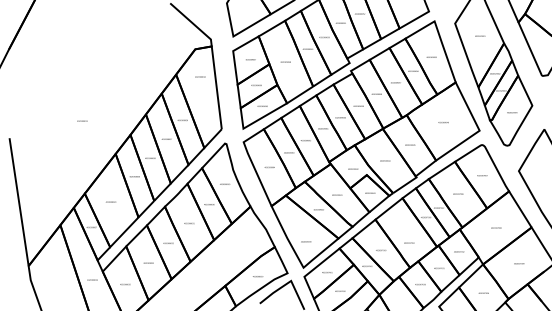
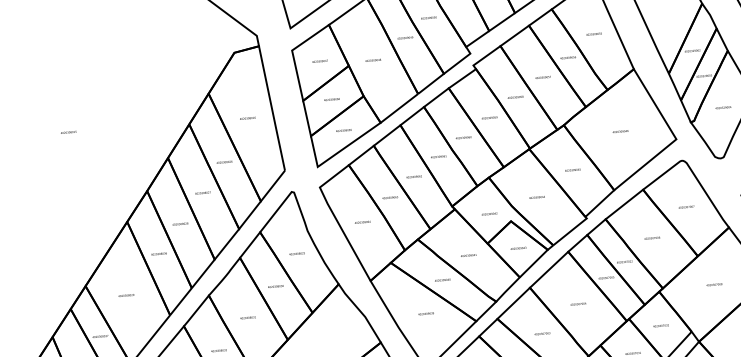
text: (200, 76) -> (247, 117), moved
text: (82, 120) -> (68, 131), moved
text: (306, 241) -> (426, 313), moved
text: (409, 242) -> (578, 303), moved

